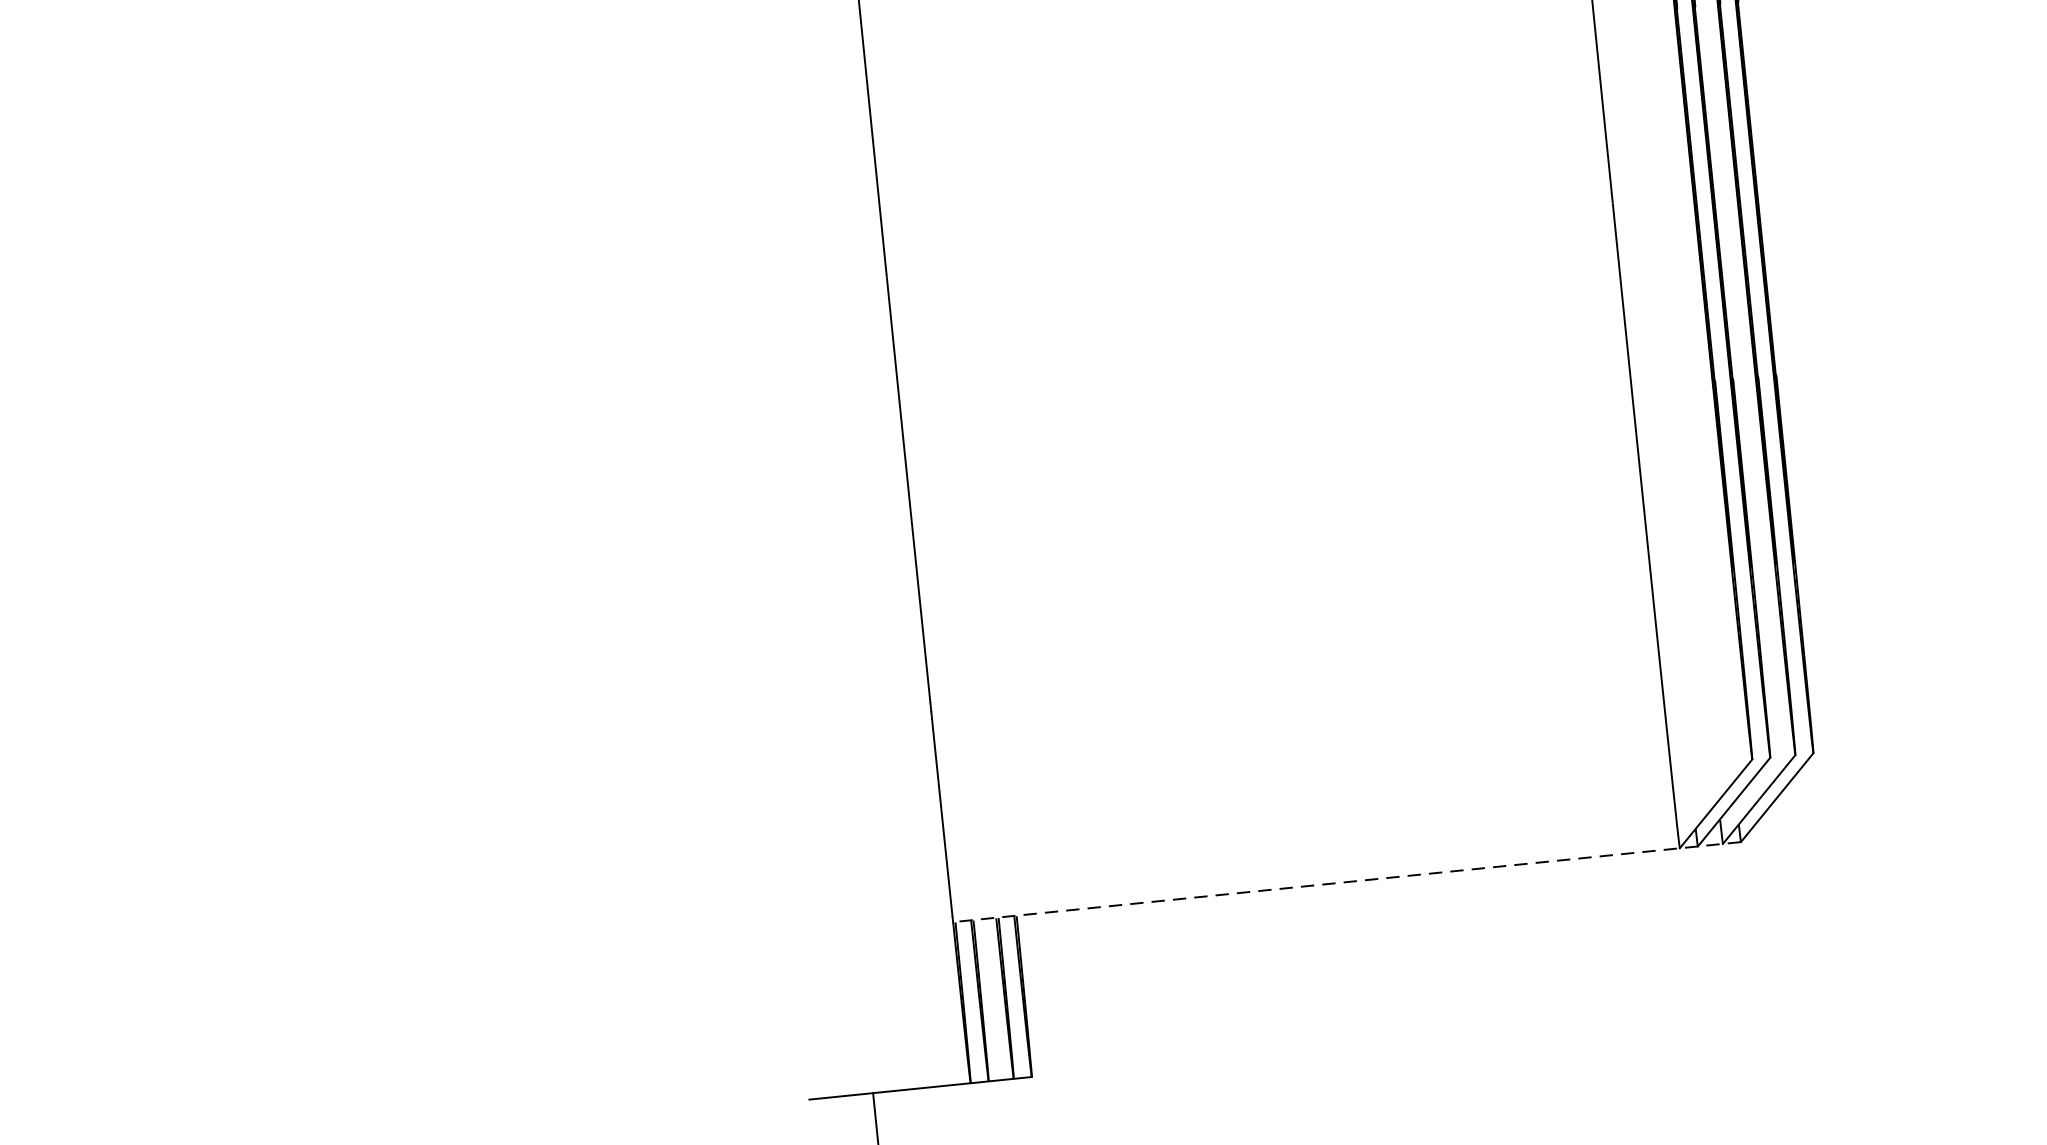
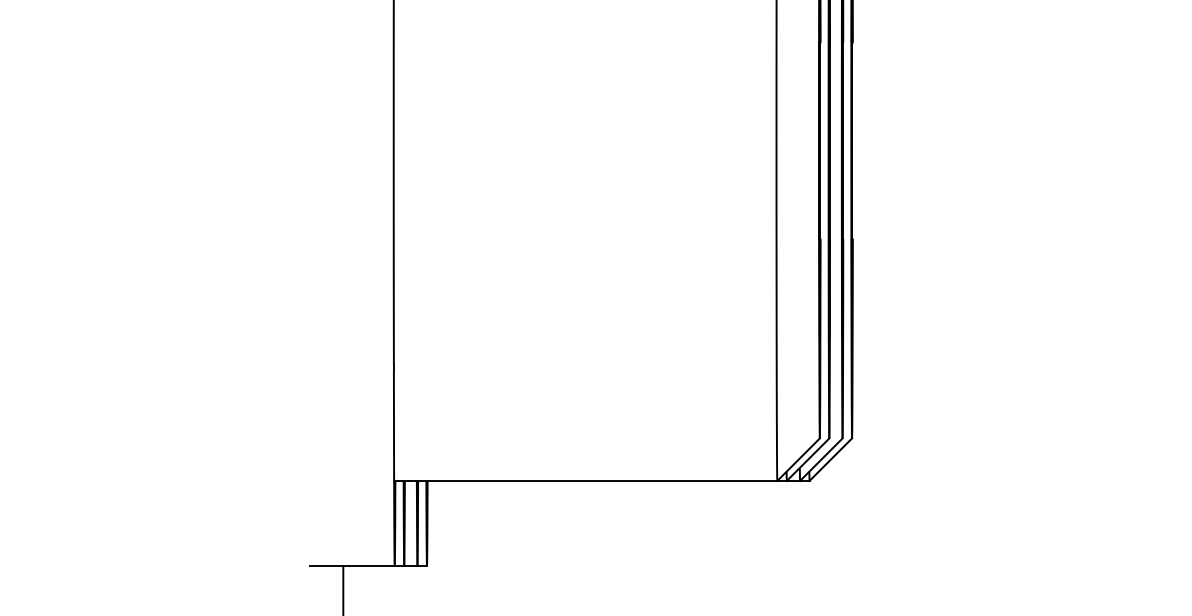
line: (1346, 881) -> (601, 480), dashed -> solid

